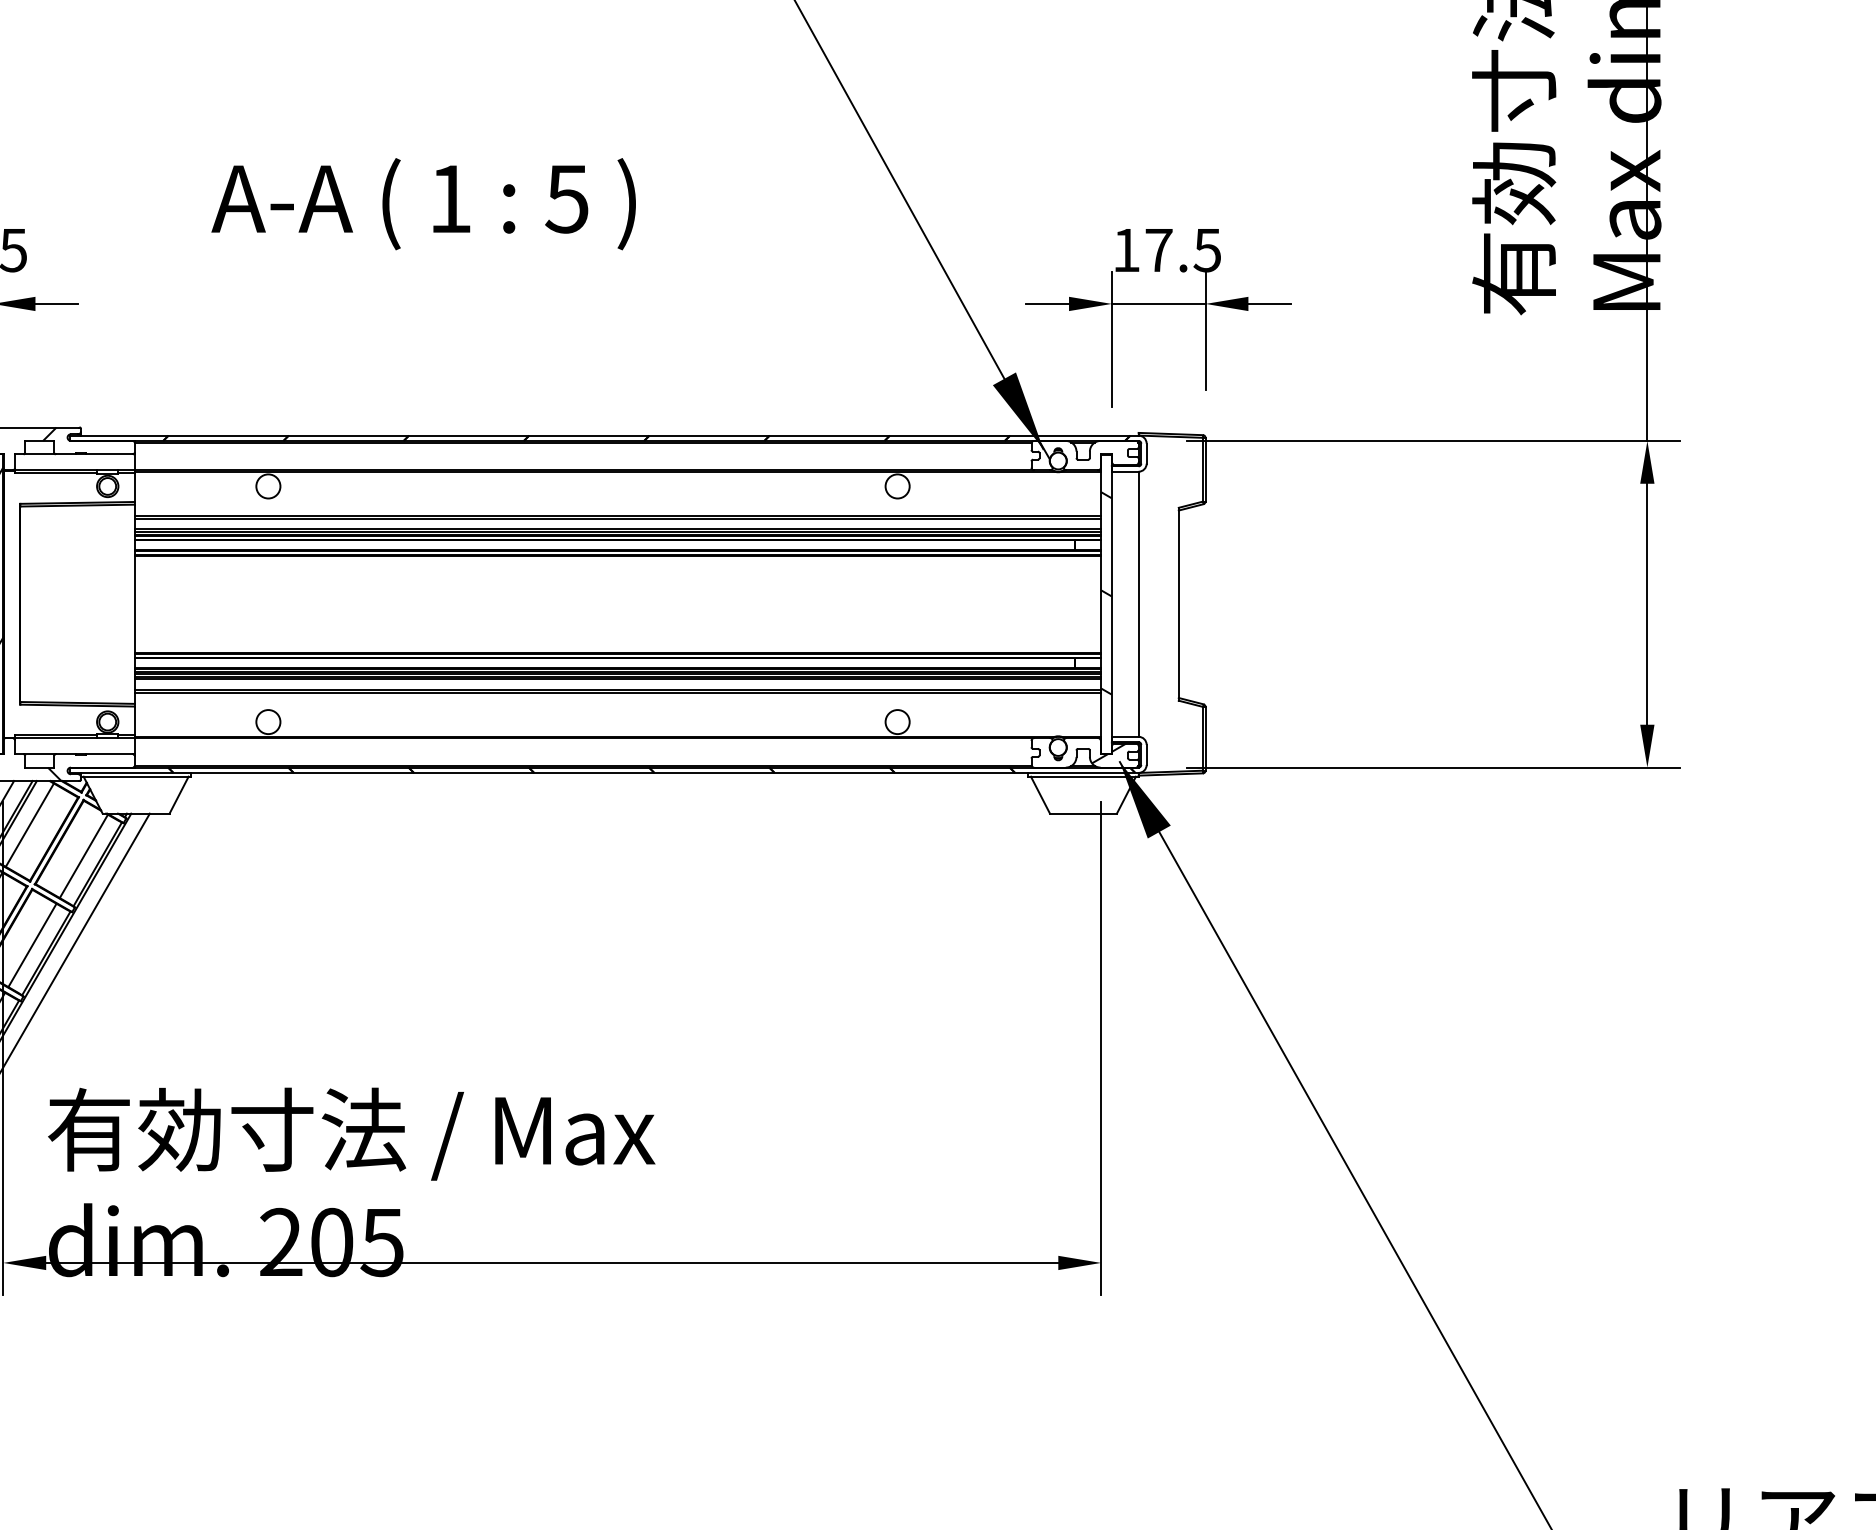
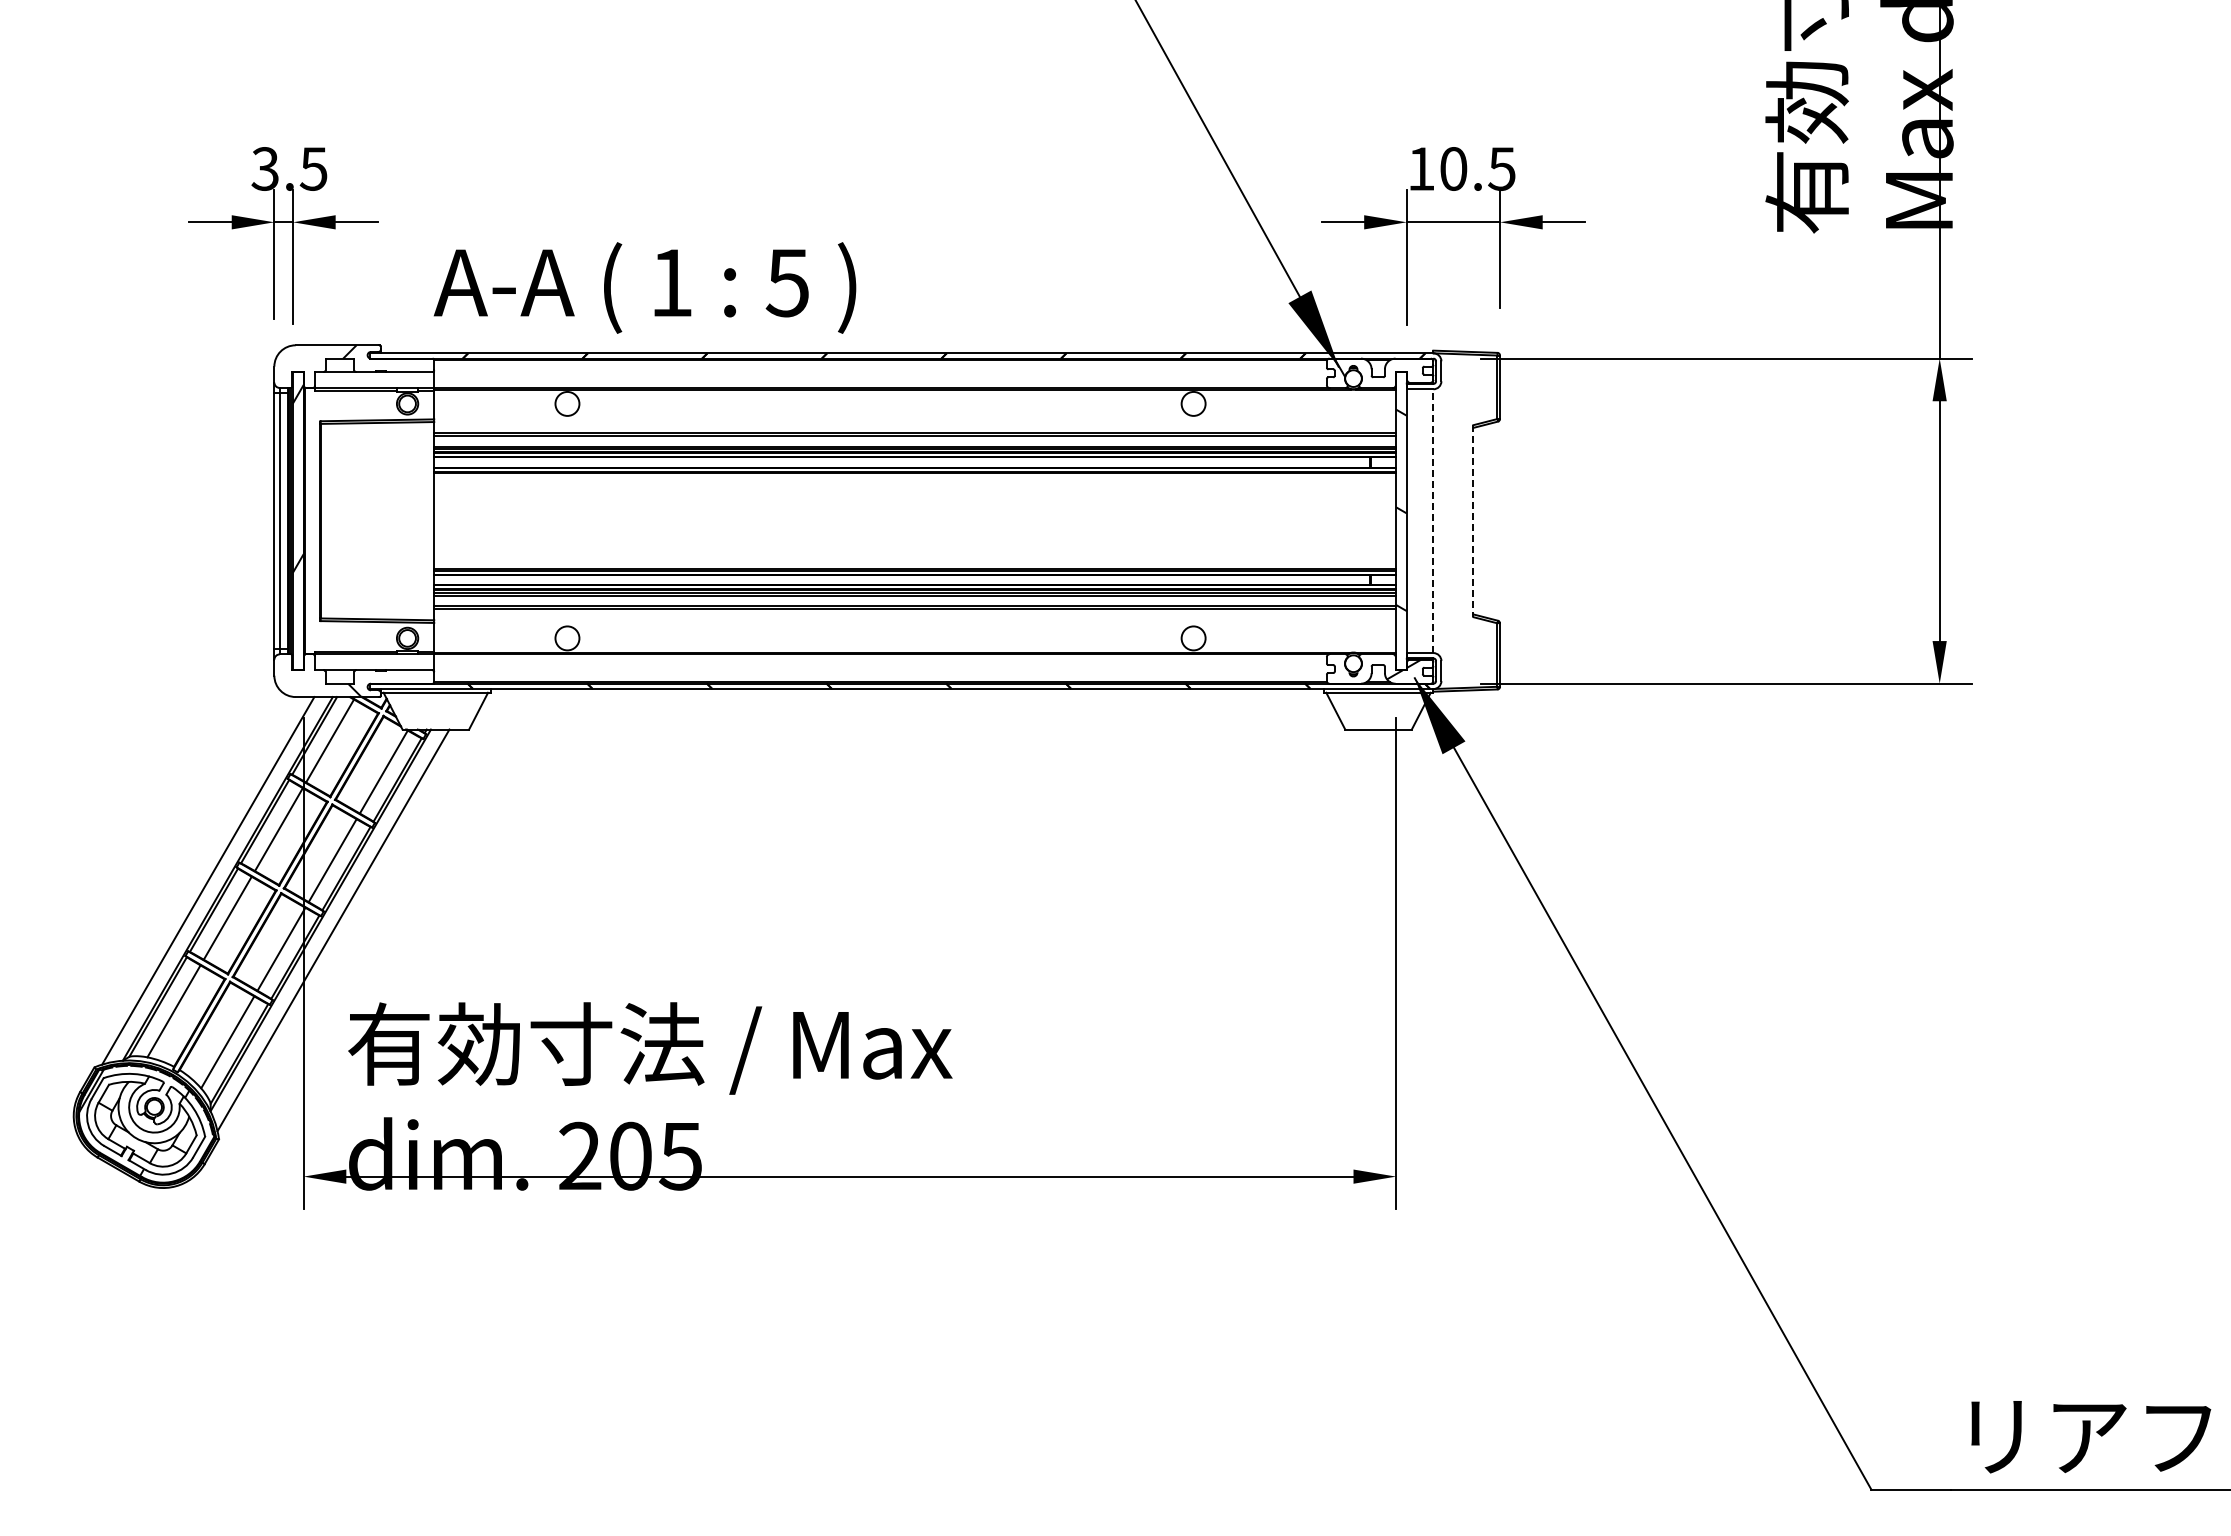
text: (423, 203) -> (644, 287), moved
text: (1158, 249) -> (1453, 168), 17.5 -> 10.5
line: (1138, 604) -> (1433, 521), solid -> dashed
line: (1178, 604) -> (1473, 521), solid -> dashed

